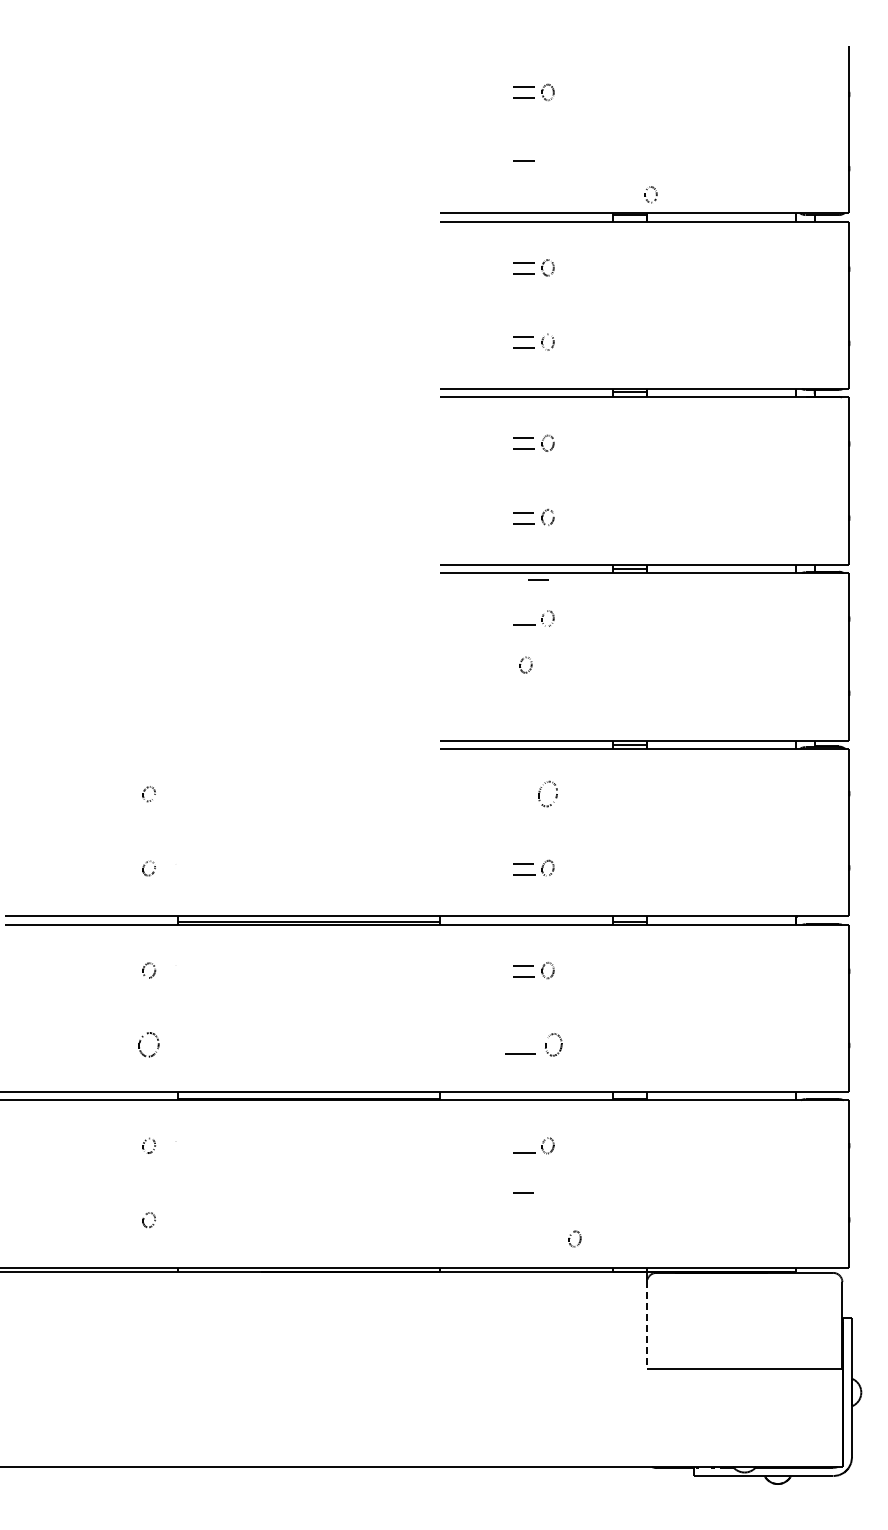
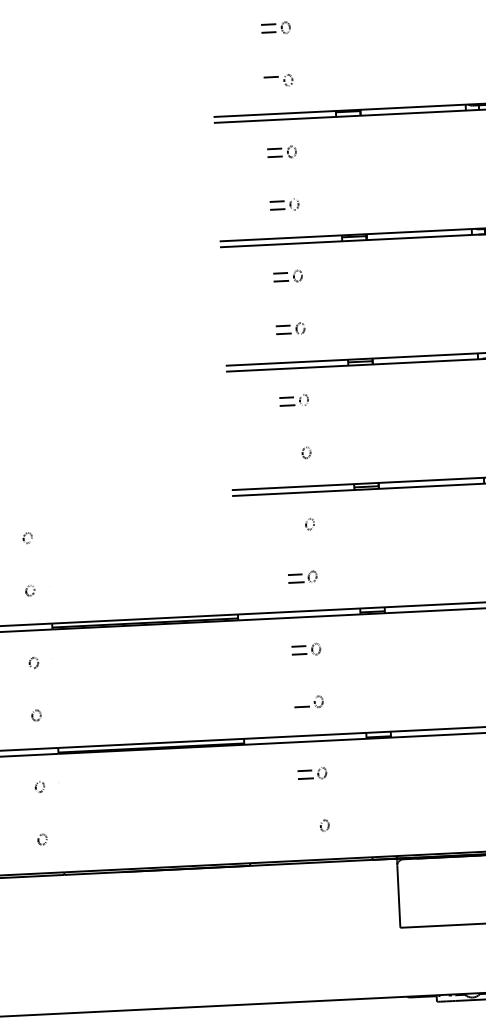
part: (650, 194) -> (287, 80), moved
line: (538, 579) -> (286, 397), moved
part: (525, 664) -> (306, 452), moved
part: (547, 793) -> (309, 523), size x0.62
part: (149, 1044) -> (36, 715), size x0.62
part: (533, 1044) -> (308, 701), size x0.71
line: (523, 1192) -> (304, 770), moved
part: (574, 1238) -> (324, 825), moved
line: (647, 1325) -> (398, 896), dashed -> solid

